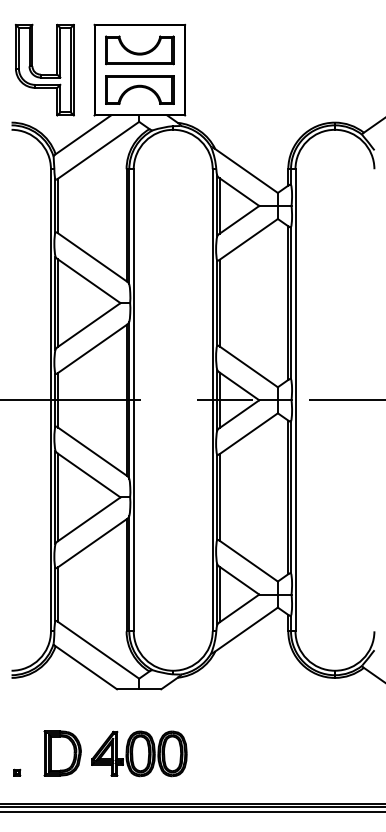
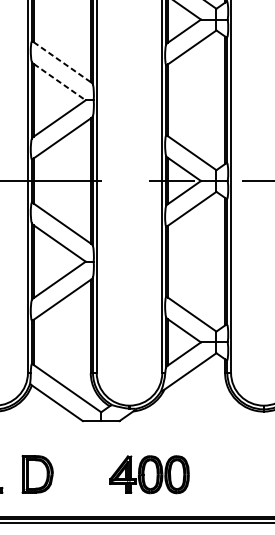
line: (92, 257) -> (62, 62), solid -> dashed
line: (89, 281) -> (59, 82), solid -> dashed
part: (139, 753) -> (149, 474), moved

